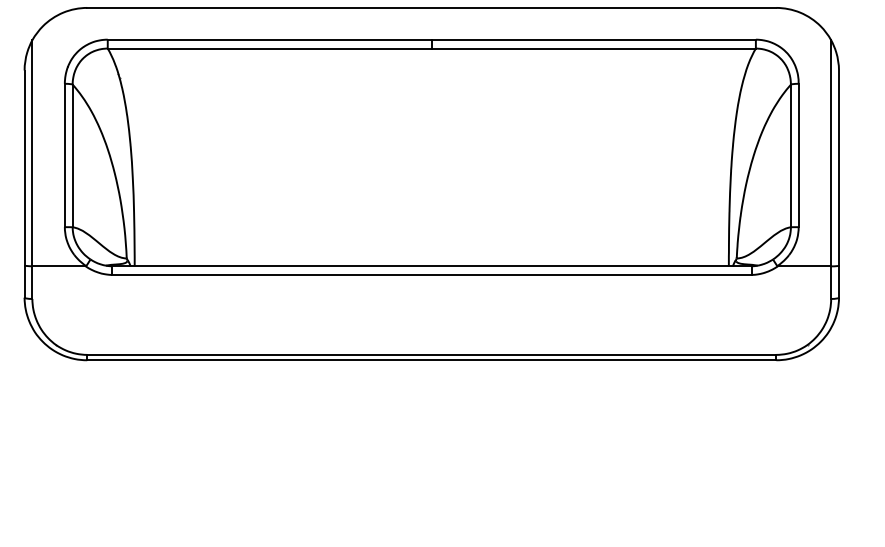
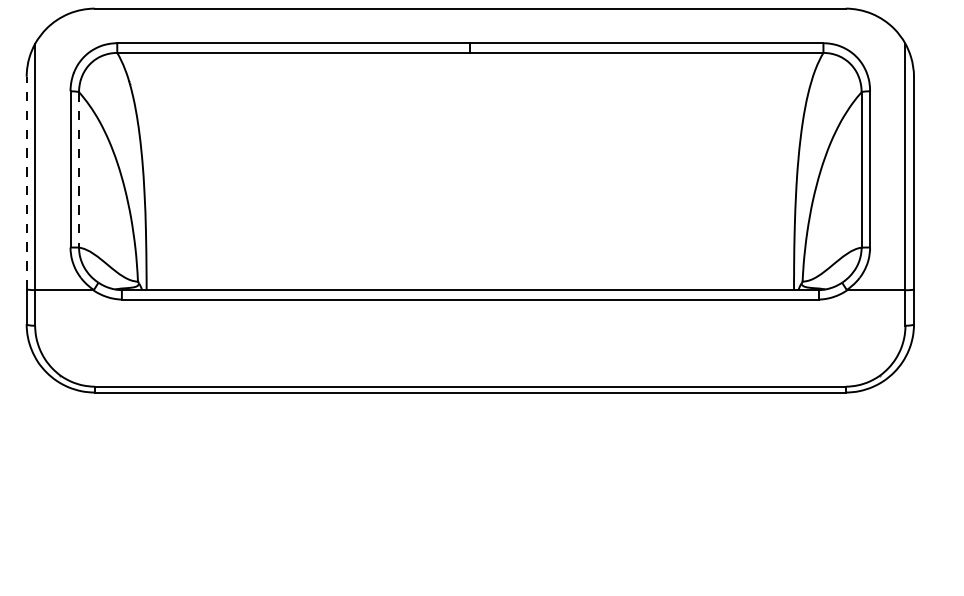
line: (73, 155) -> (79, 169), solid -> dashed
line: (24, 167) -> (26, 182), solid -> dashed

